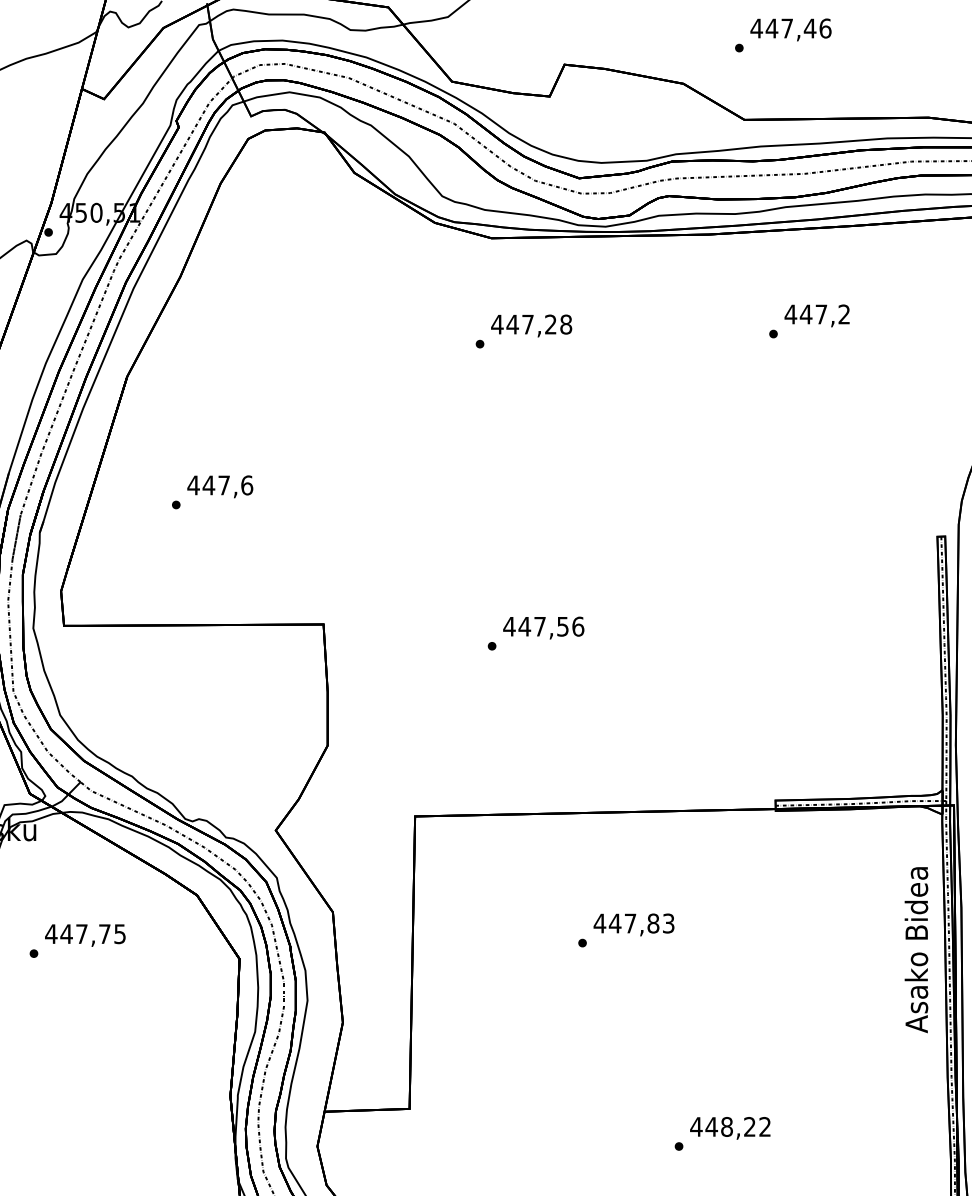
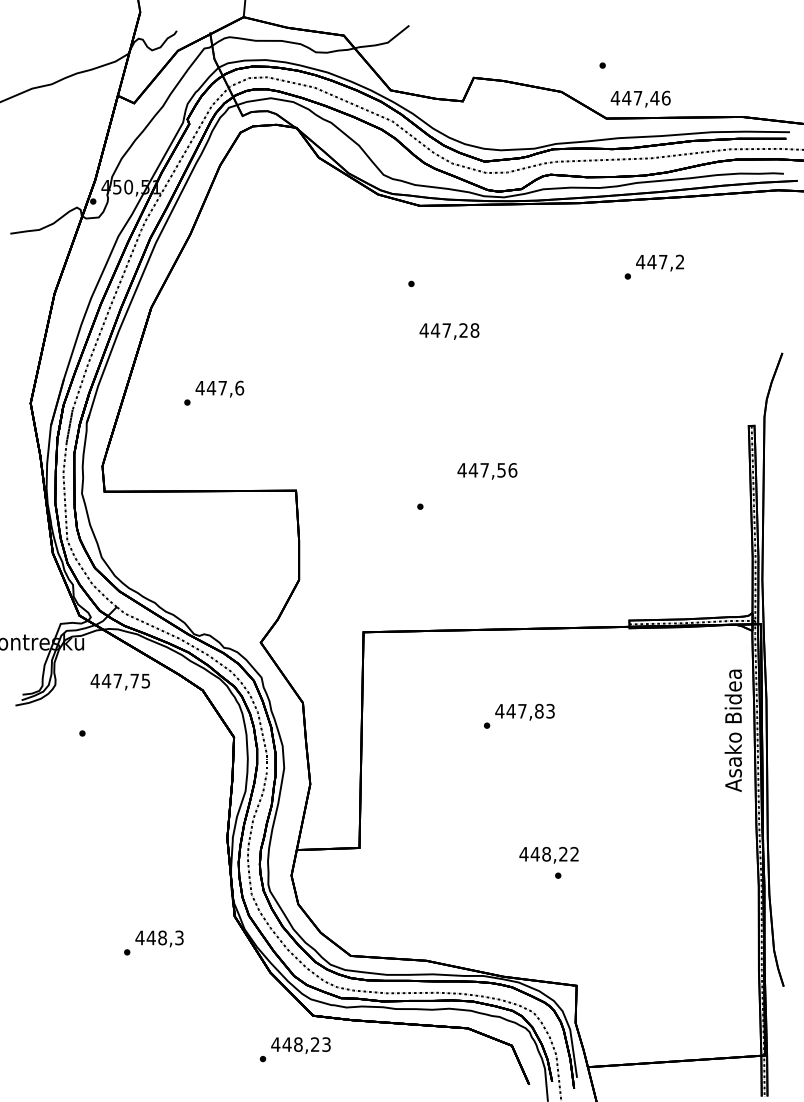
text: (790, 28) -> (640, 98), moved
text: (531, 325) -> (449, 331), moved
text: (543, 628) -> (487, 471), moved
text: (84, 936) -> (119, 682), moved
text: (729, 1128) -> (548, 855), moved

